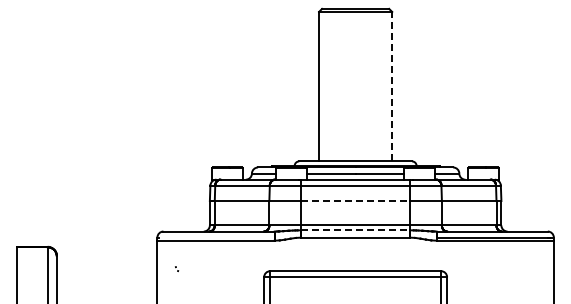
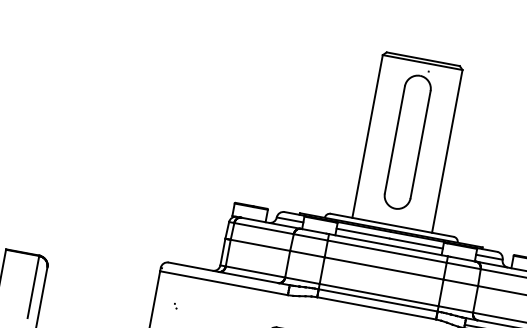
part: (355, 84) -> (407, 141), added
line: (392, 86) -> (447, 151), dashed -> solid
line: (355, 201) -> (383, 268), dashed -> solid
line: (355, 230) -> (377, 300), dashed -> solid

